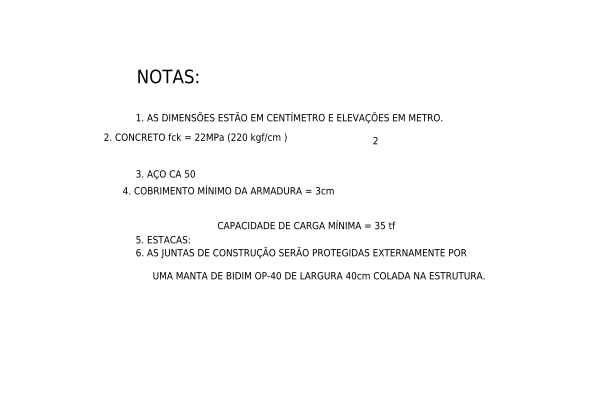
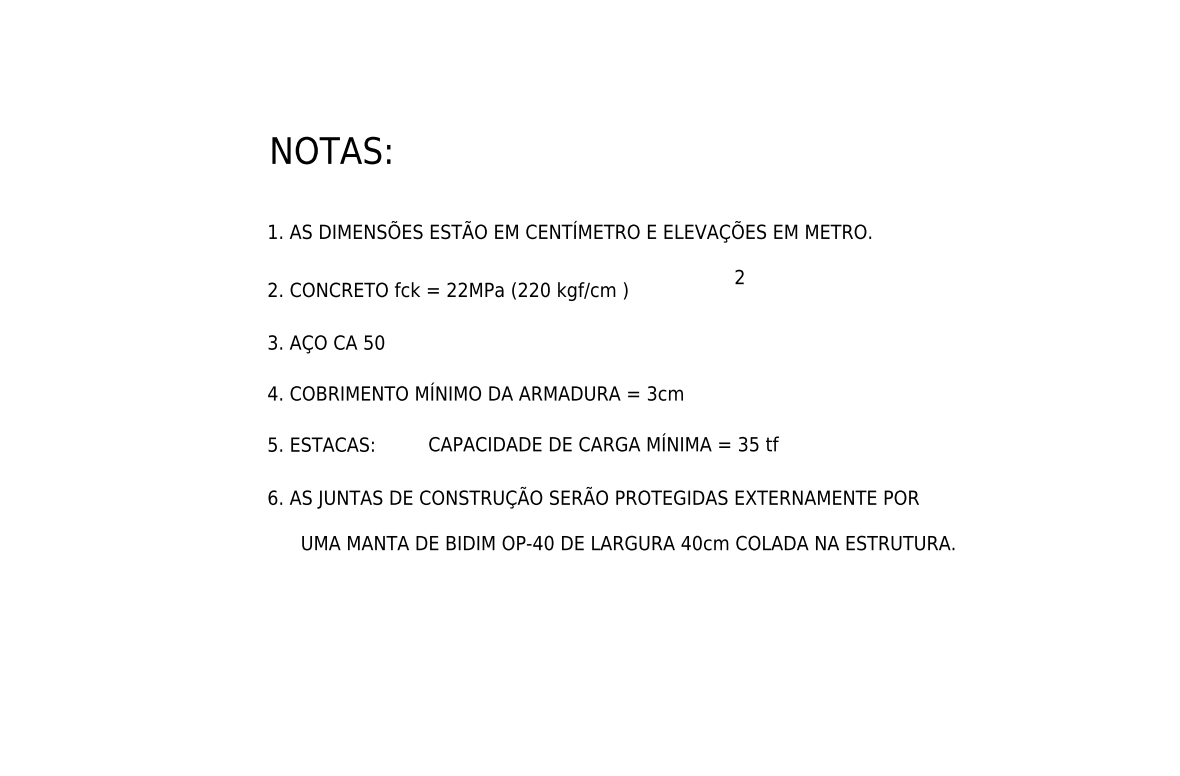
text: (195, 137) -> (448, 290), moved
text: (228, 189) -> (475, 390), moved
text: (162, 239) -> (320, 444), moved

